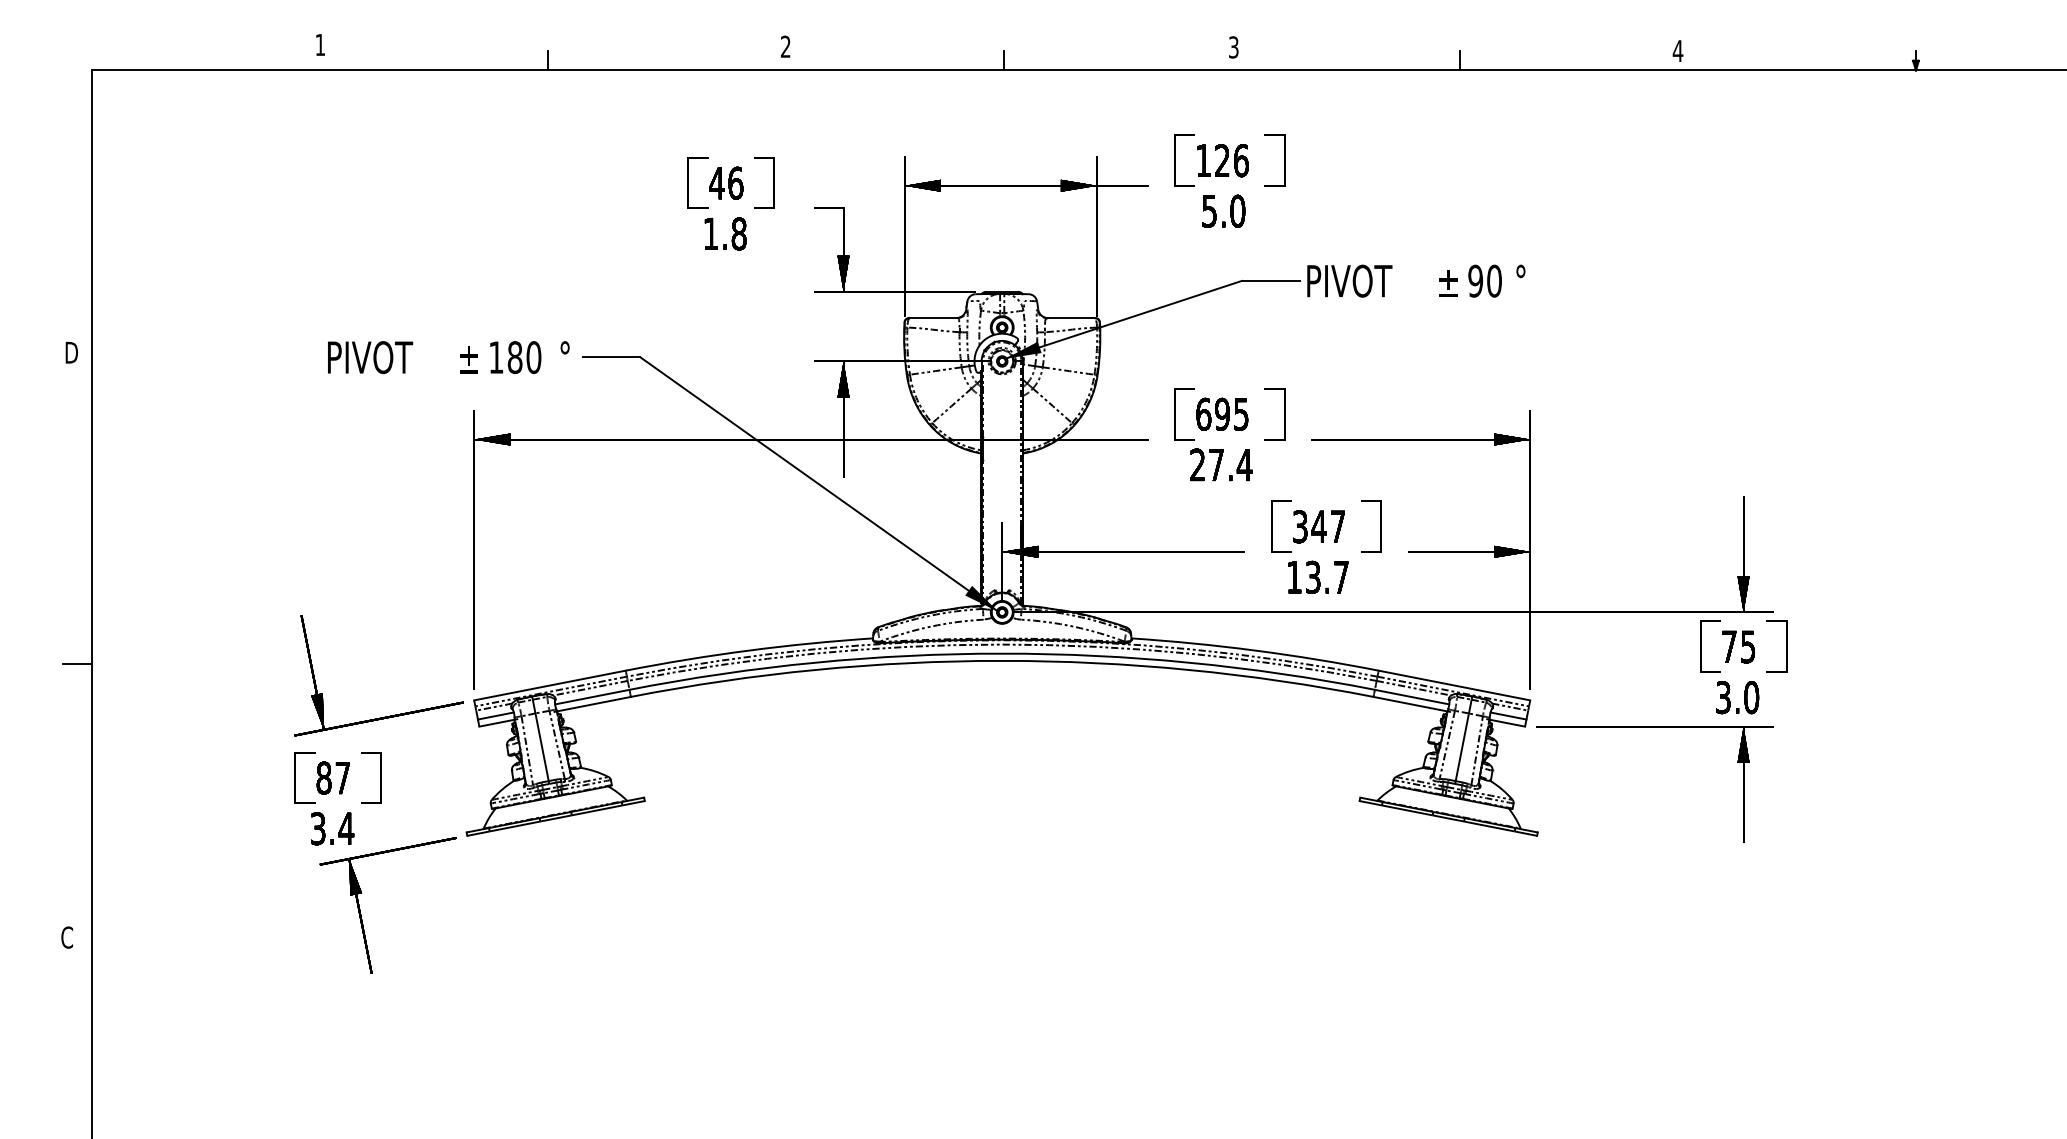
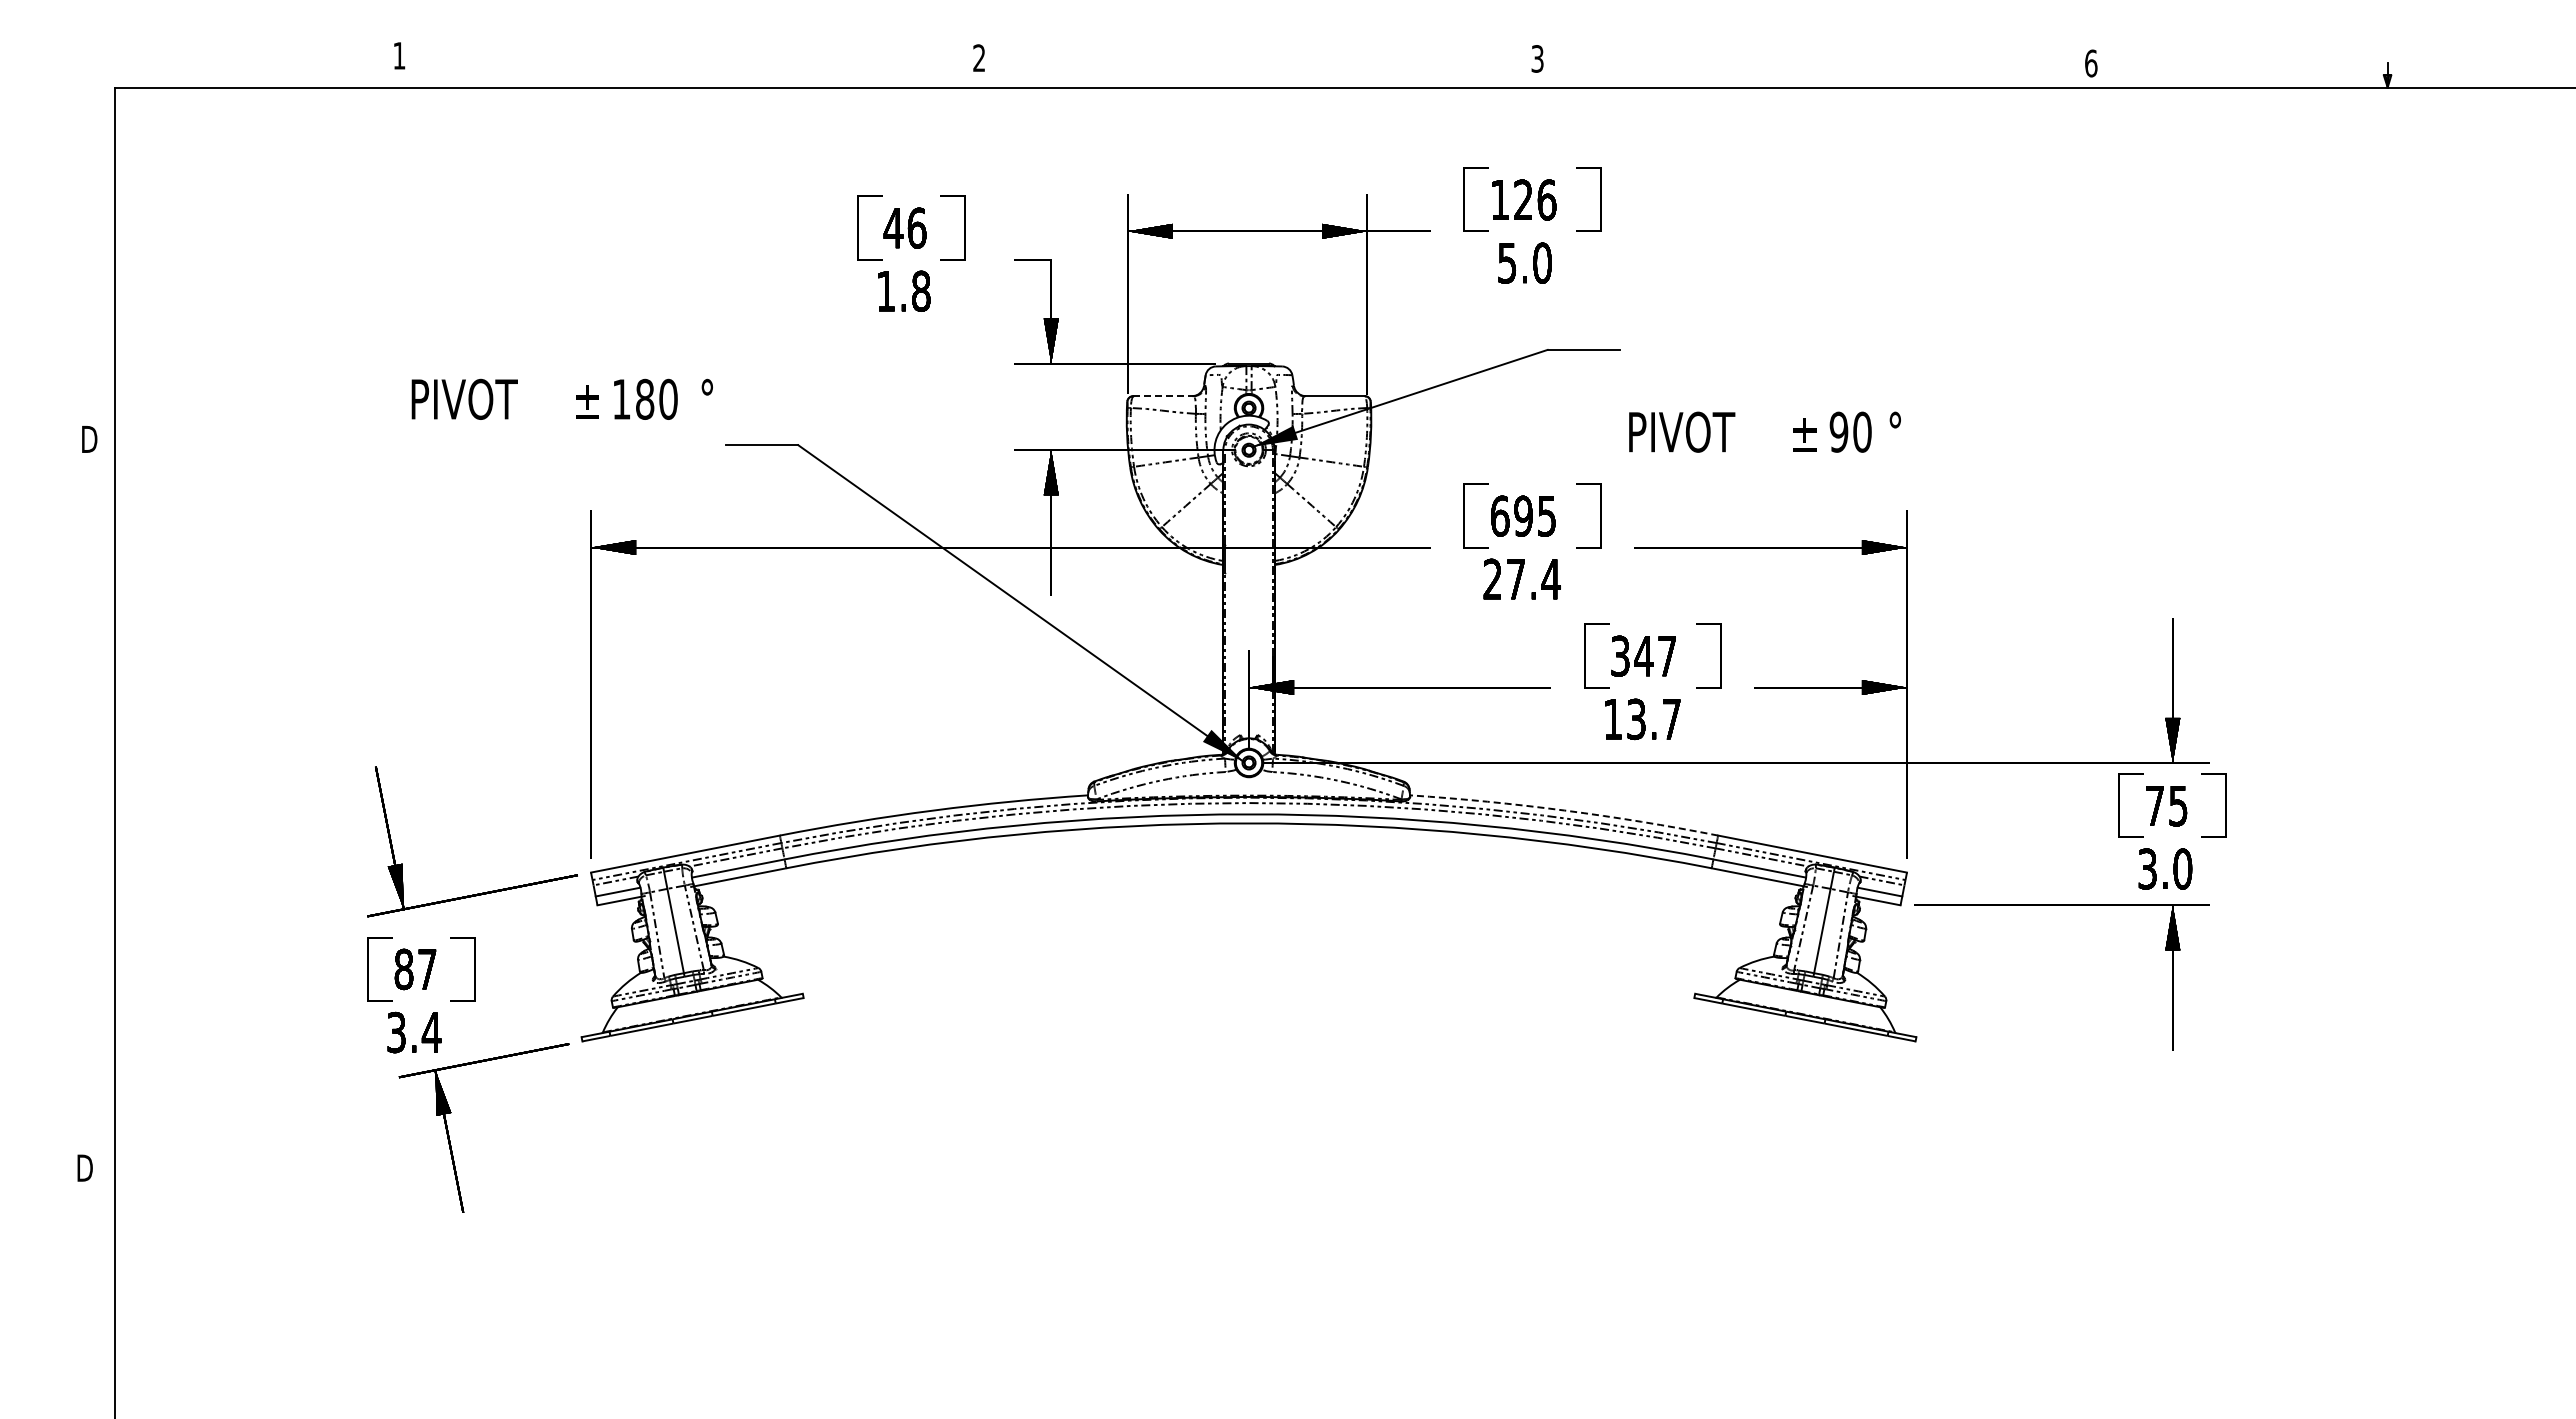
text: (1677, 51) -> (2090, 63), 4 -> 6
line: (547, 60) -> (682, 75), removed
line: (1004, 60) -> (1251, 75), removed
line: (1460, 60) -> (1819, 75), removed
text: (1415, 280) -> (1764, 431), moved
line: (934, 318) -> (1164, 396), solid -> dashed
text: (448, 356) -> (561, 398), moved
arc: (1255, 650) -> (1564, 810), solid -> dashed
line: (77, 664) -> (96, 827), removed
text: (67, 937) -> (84, 1168), C -> D

